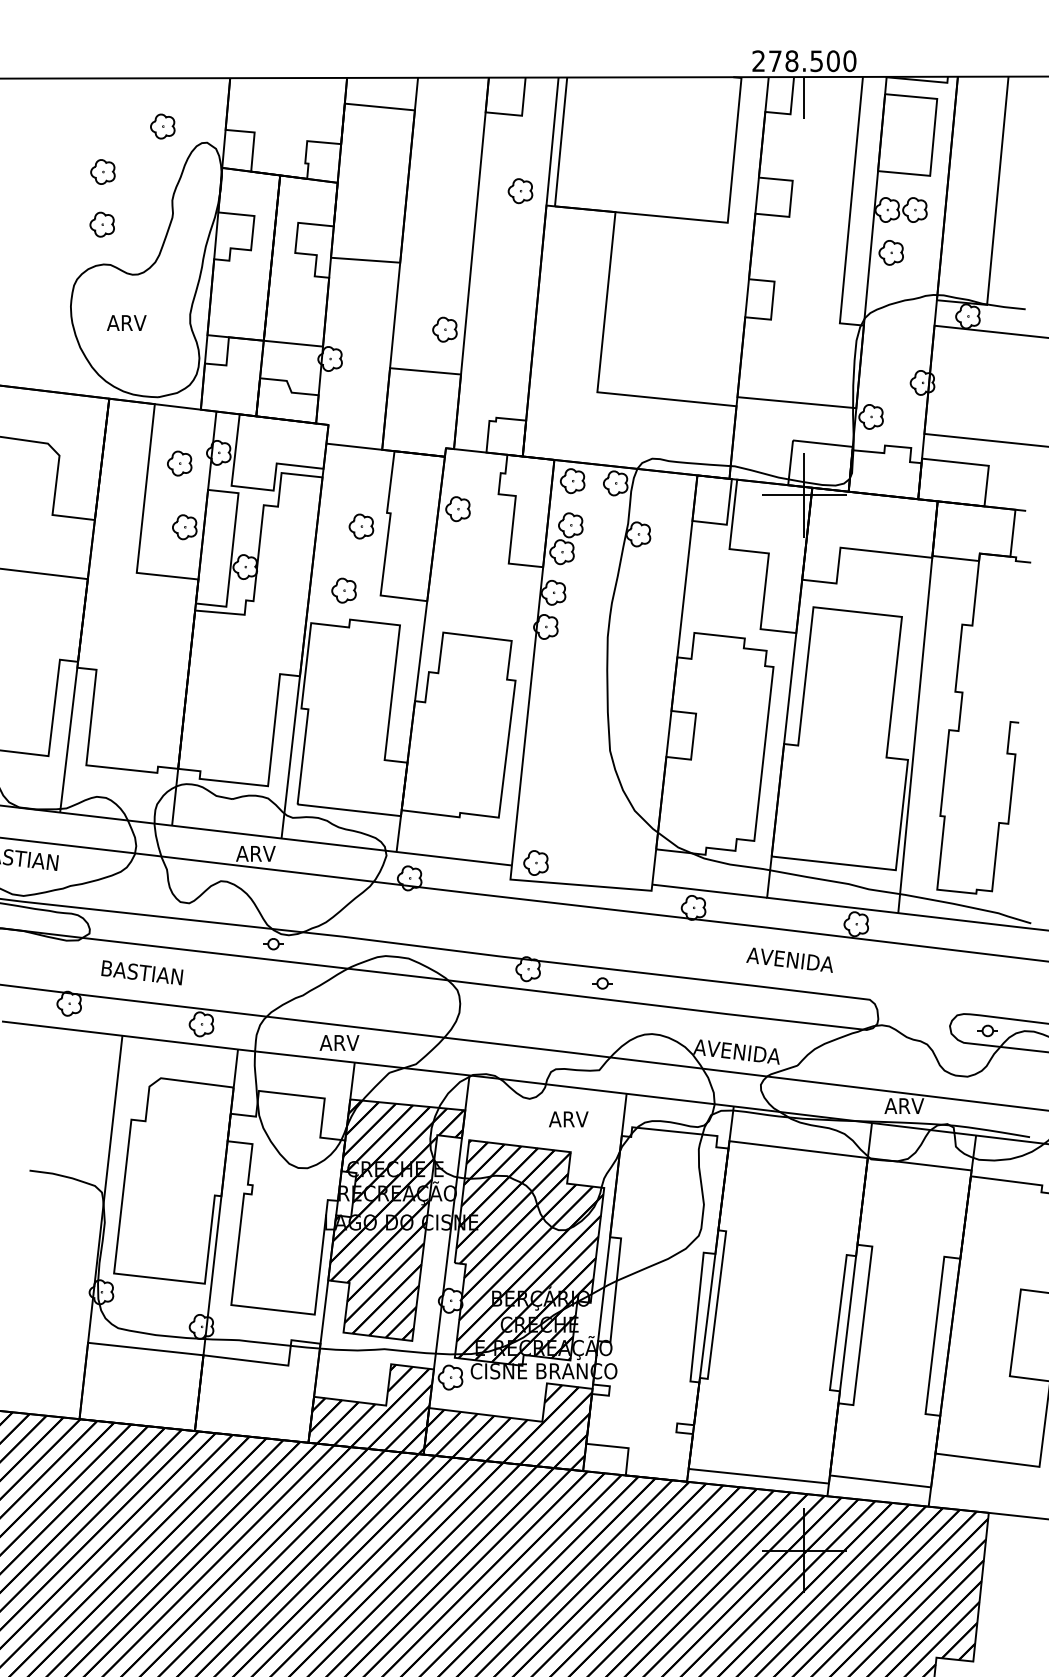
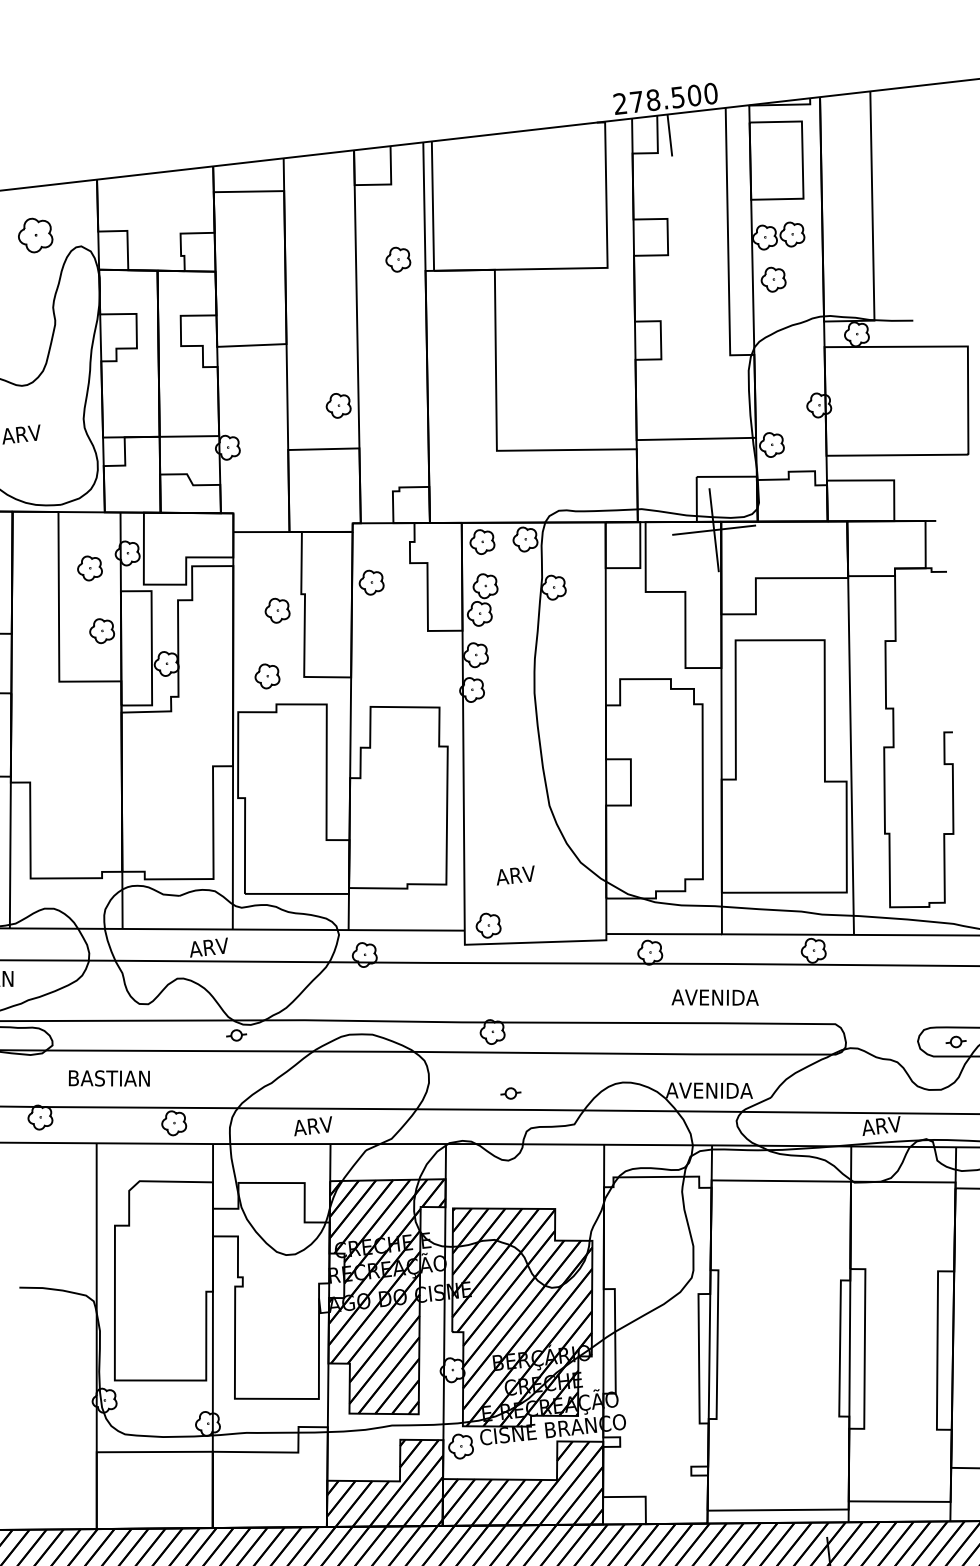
part: (162, 126) -> (35, 235), size x1.4
text: (789, 959) -> (714, 997), moved
part: (602, 983) -> (510, 1093), moved
text: (568, 1119) -> (515, 875), moved

